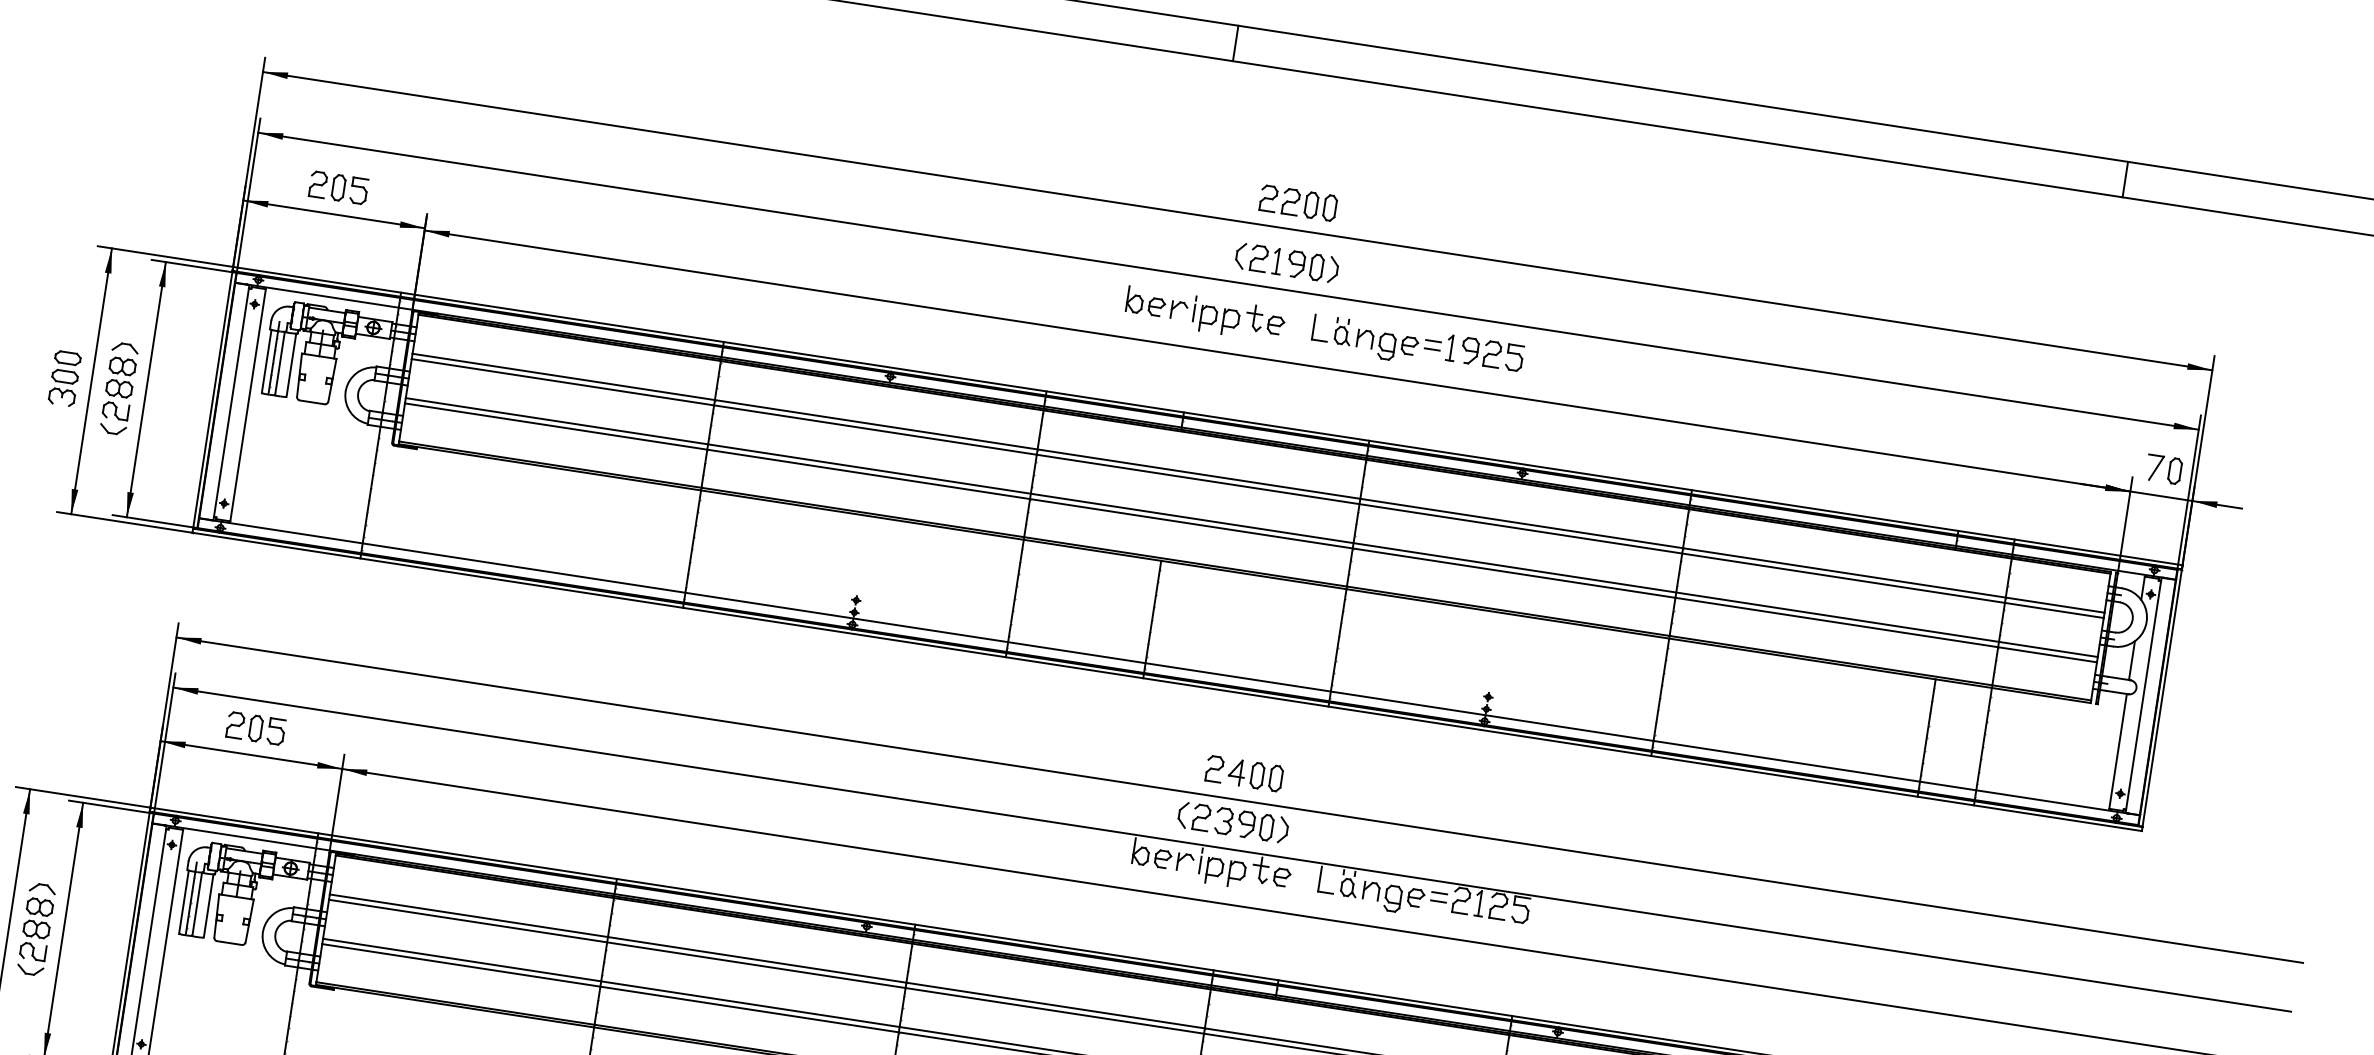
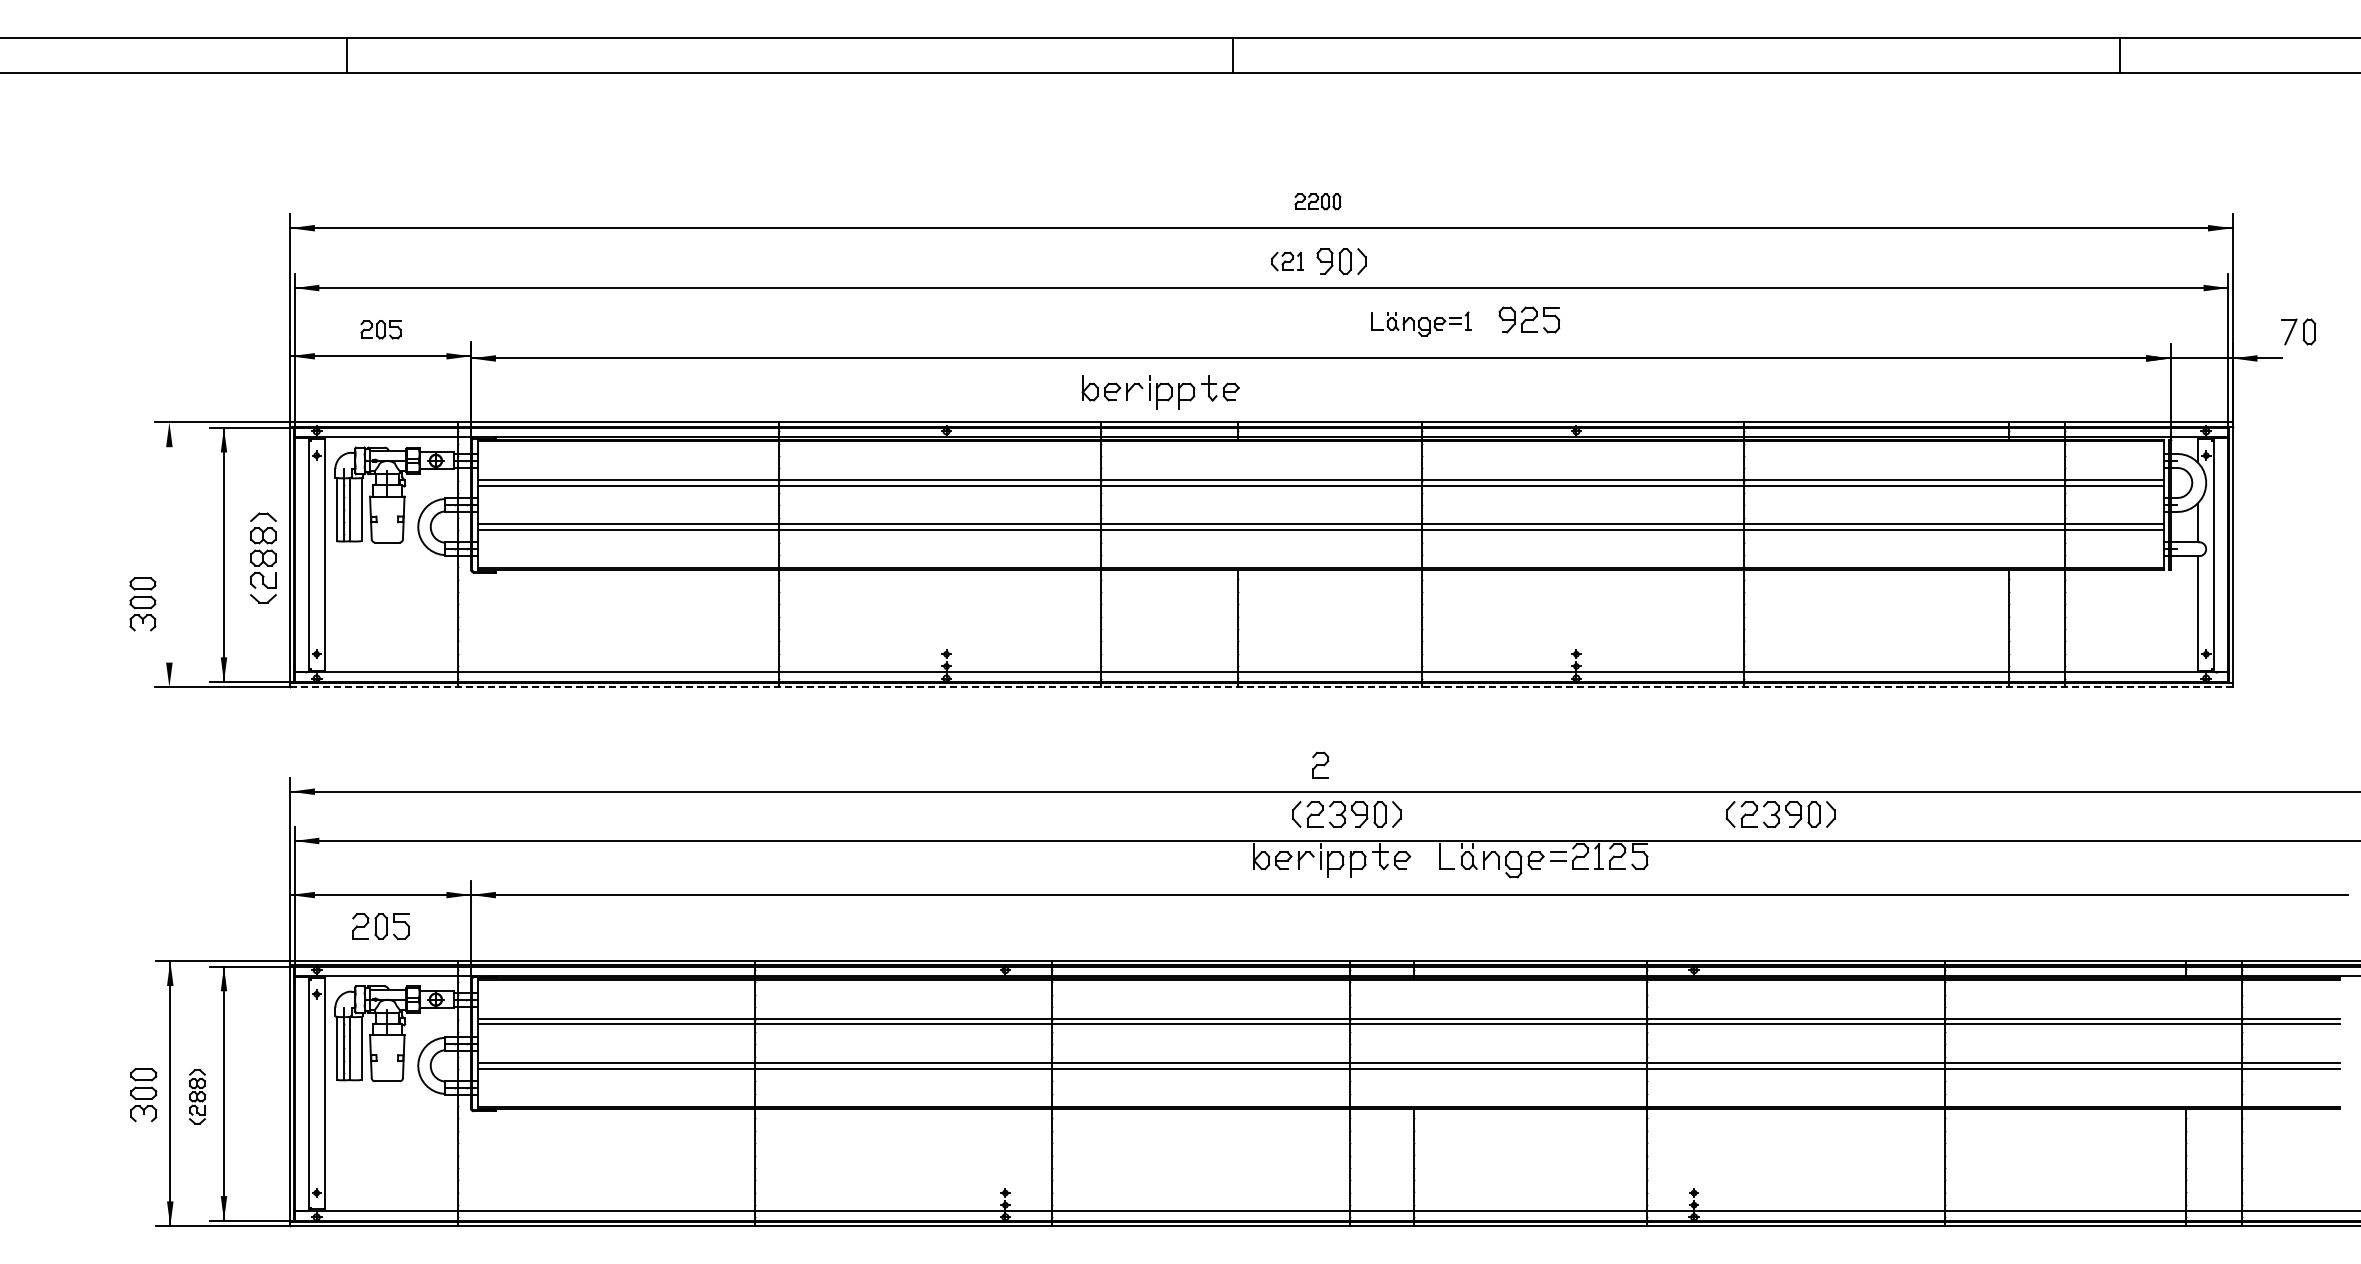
part: (338, 187) -> (380, 329), size x0.7
part: (1298, 202) -> (1317, 201), size x0.6
part: (1258, 258) -> (1287, 261), size x0.7
part: (1204, 315) -> (1160, 392), moved
part: (1383, 341) -> (1421, 323), size x0.7
part: (64, 378) -> (142, 604), moved
line: (91, 380) -> (169, 554), removed
part: (119, 388) -> (263, 557), moved
part: (2164, 469) -> (2298, 331), moved
line: (1167, 682) -> (1261, 687), solid -> dashed
part: (255, 728) -> (380, 926), moved
part: (1255, 774) -> (1361, 764), removed
part: (1668, 889) -> (1780, 814), added
part: (36, 929) -> (197, 1096), size x0.6

